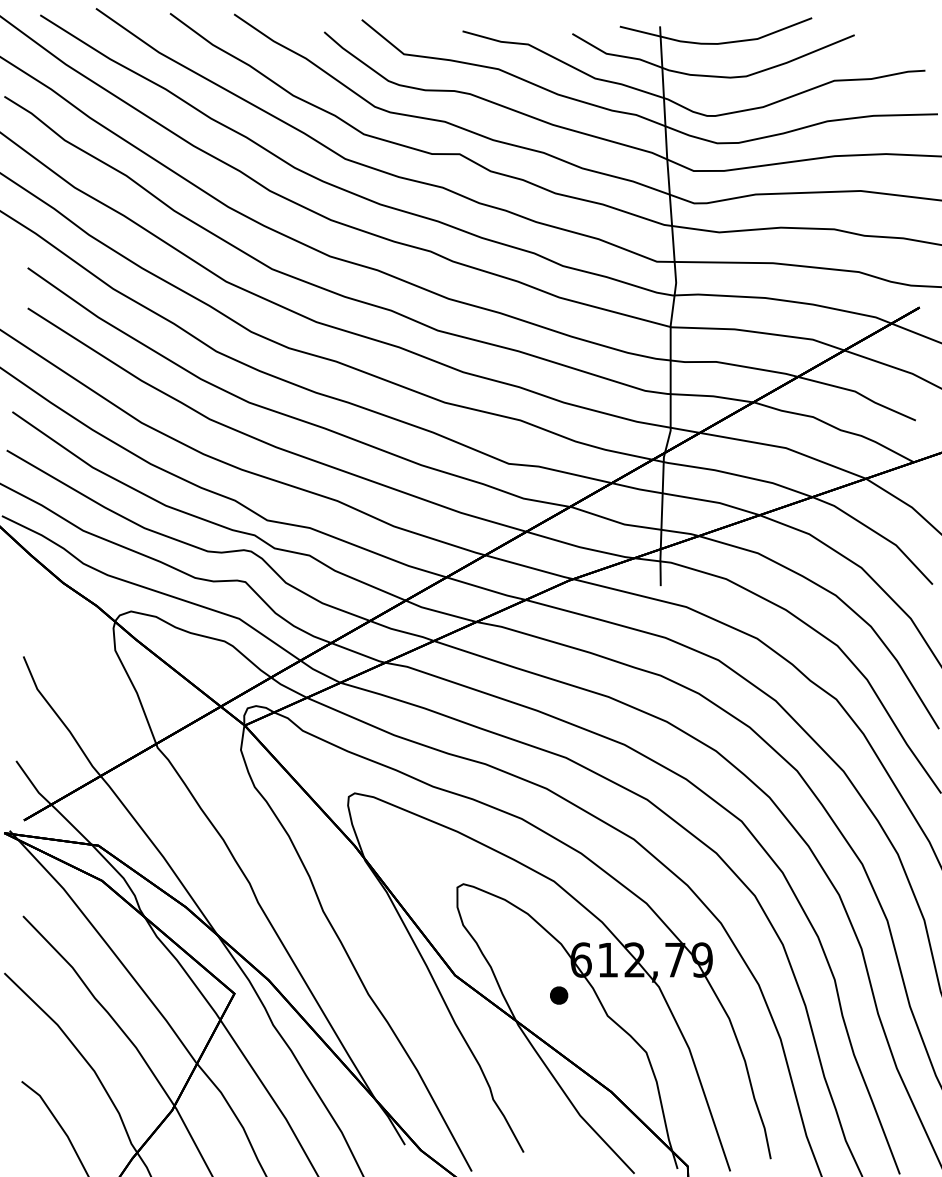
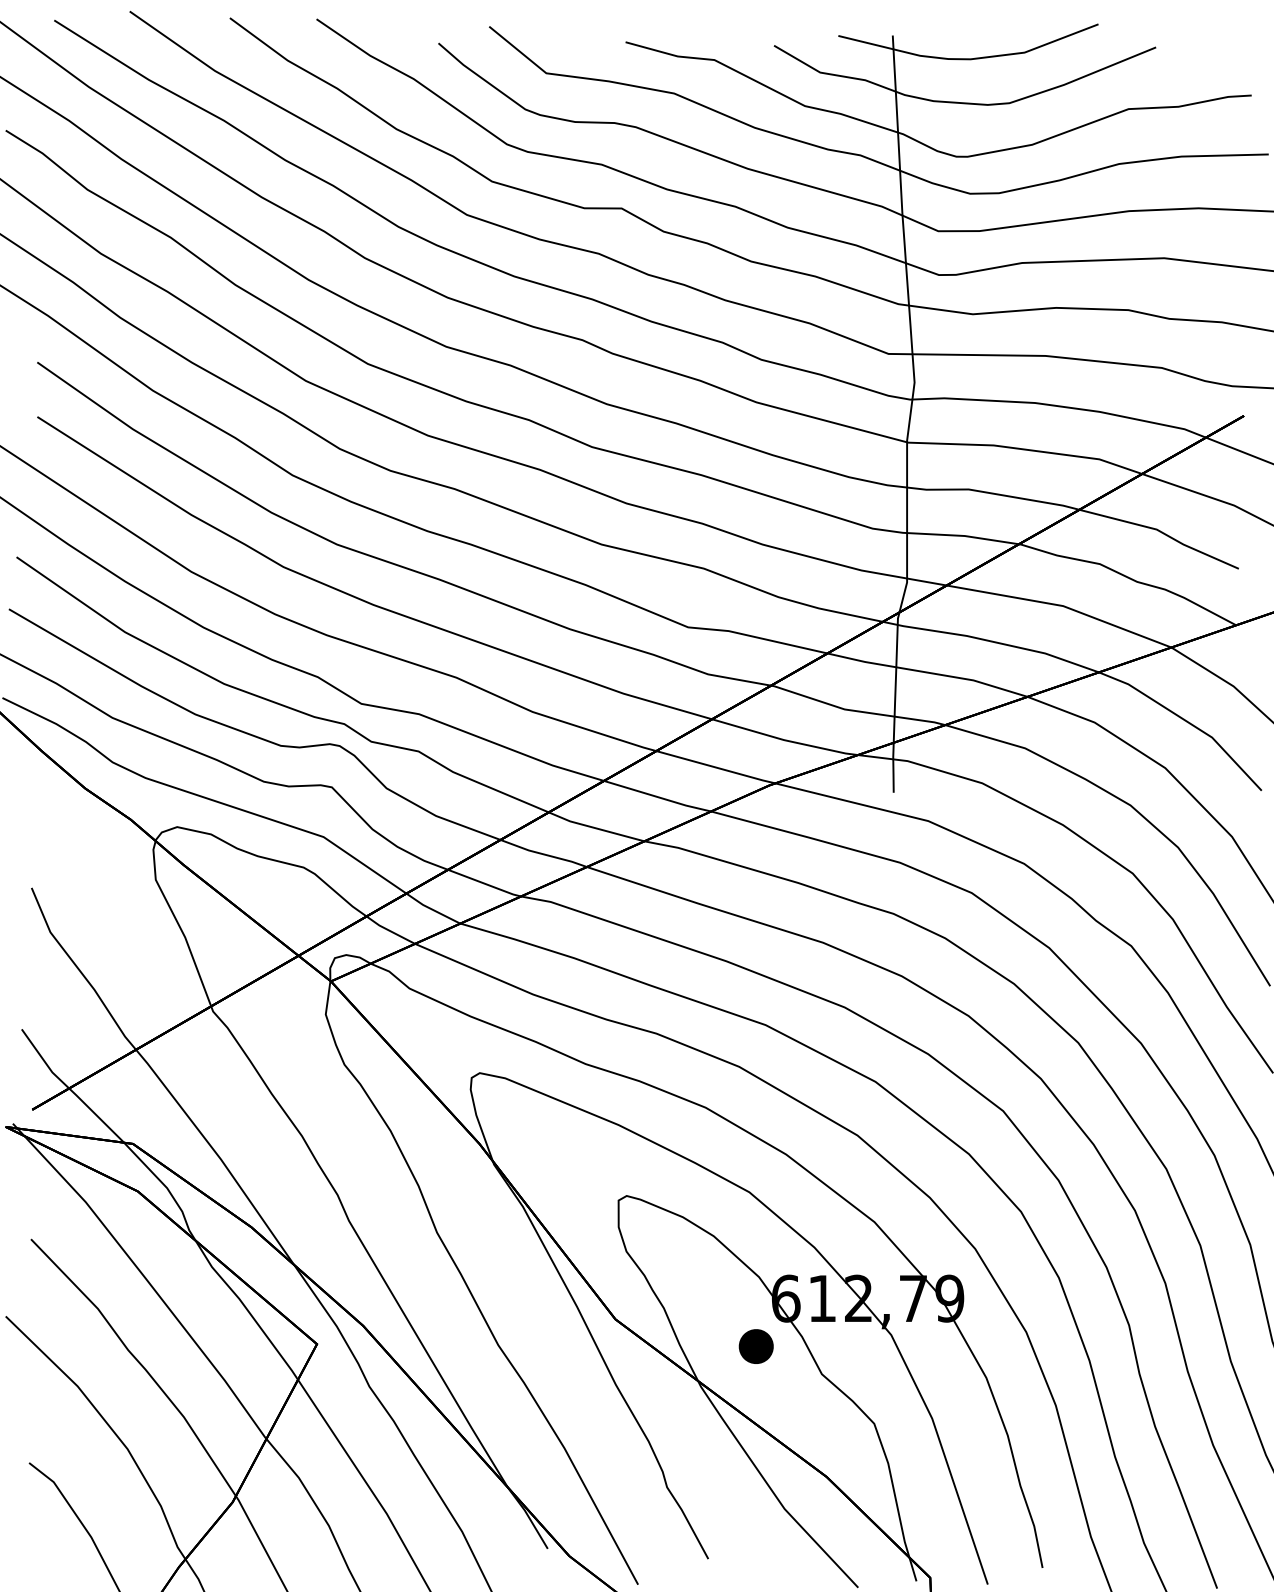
part: (558, 995) -> (755, 1346), size x1.4

